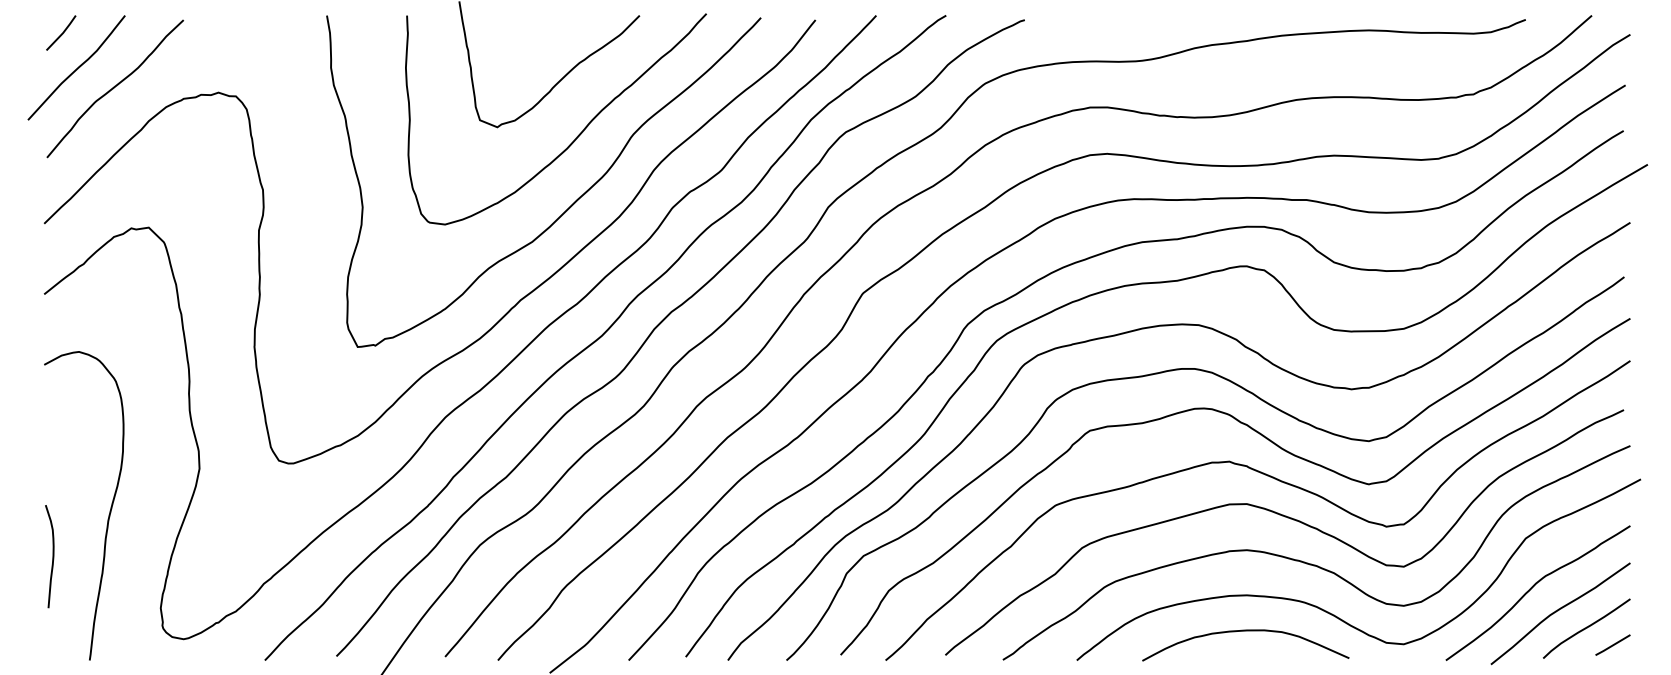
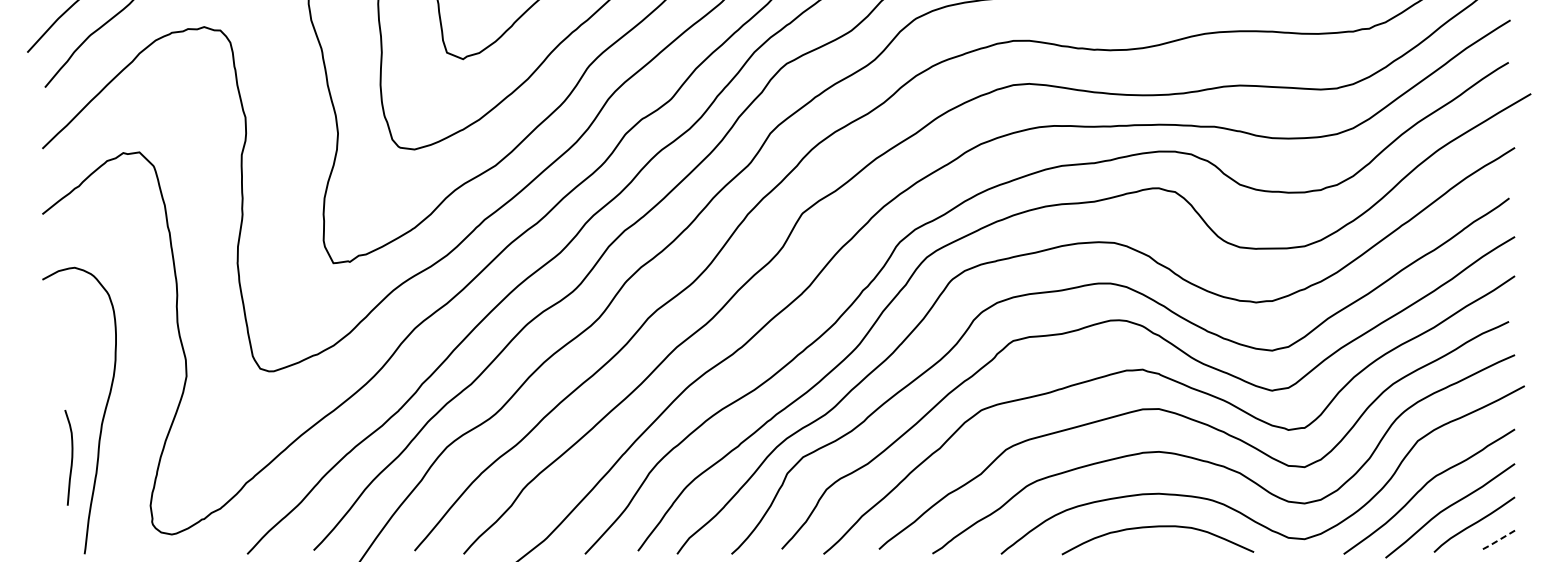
curve: (52, 556) -> (71, 457), moved
line: (1611, 646) -> (1497, 541), solid -> dashed

